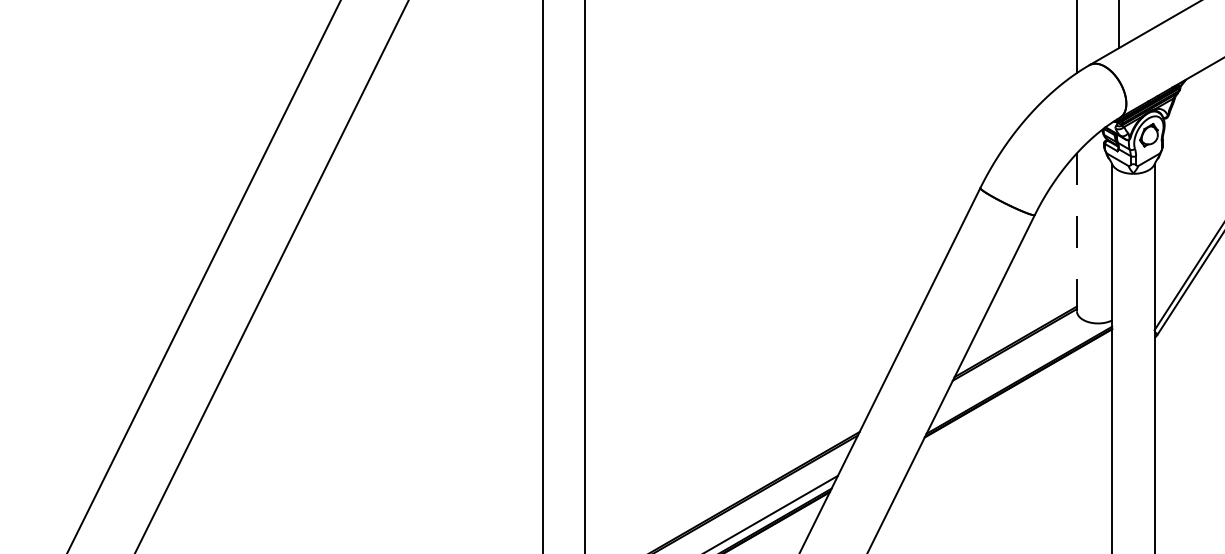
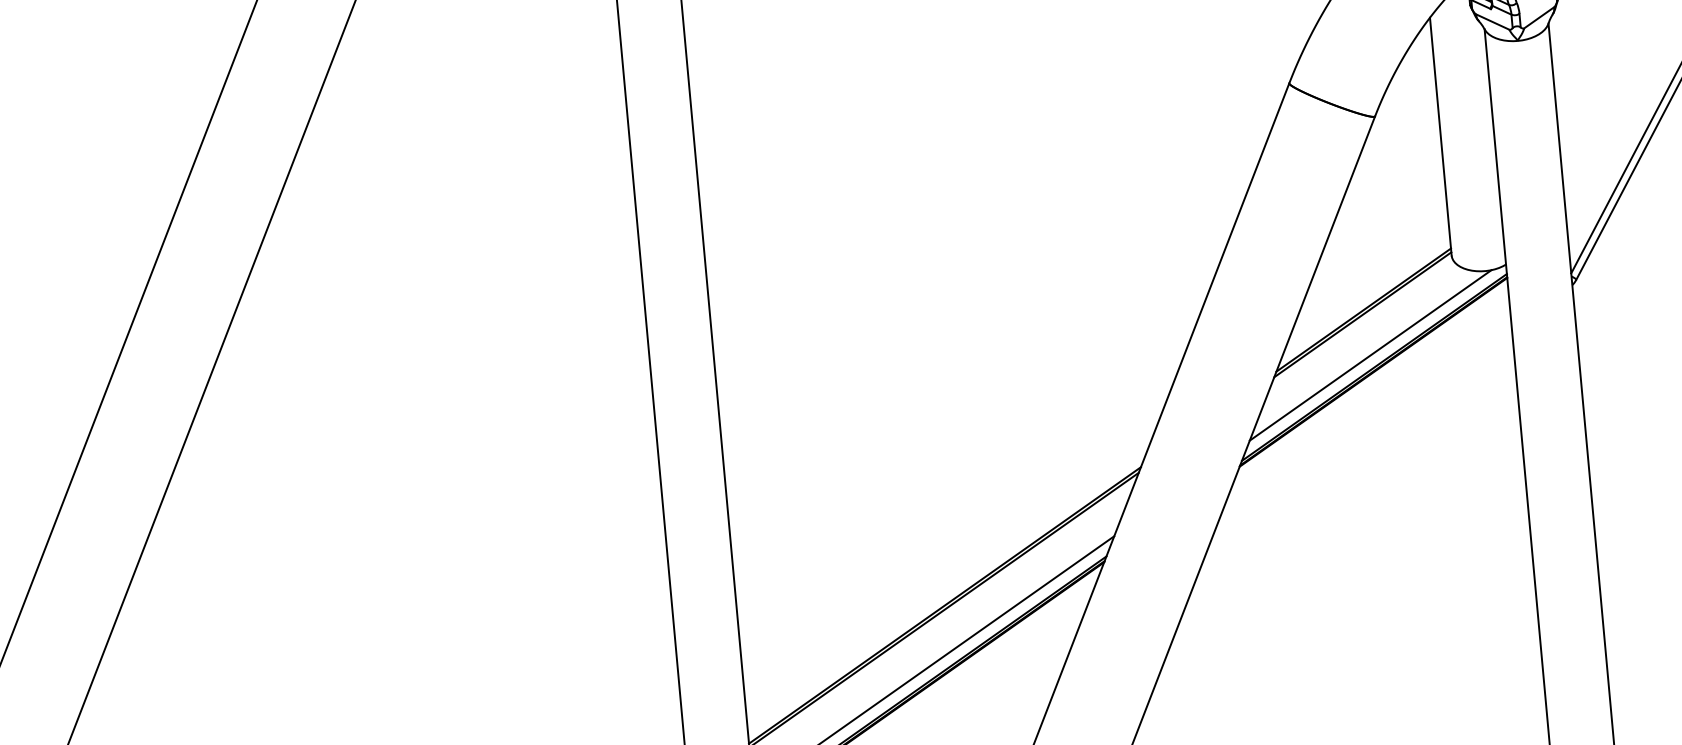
line: (1076, 232) -> (1440, 137), dashed -> solid
line: (1017, 372) -> (1370, 356), added

